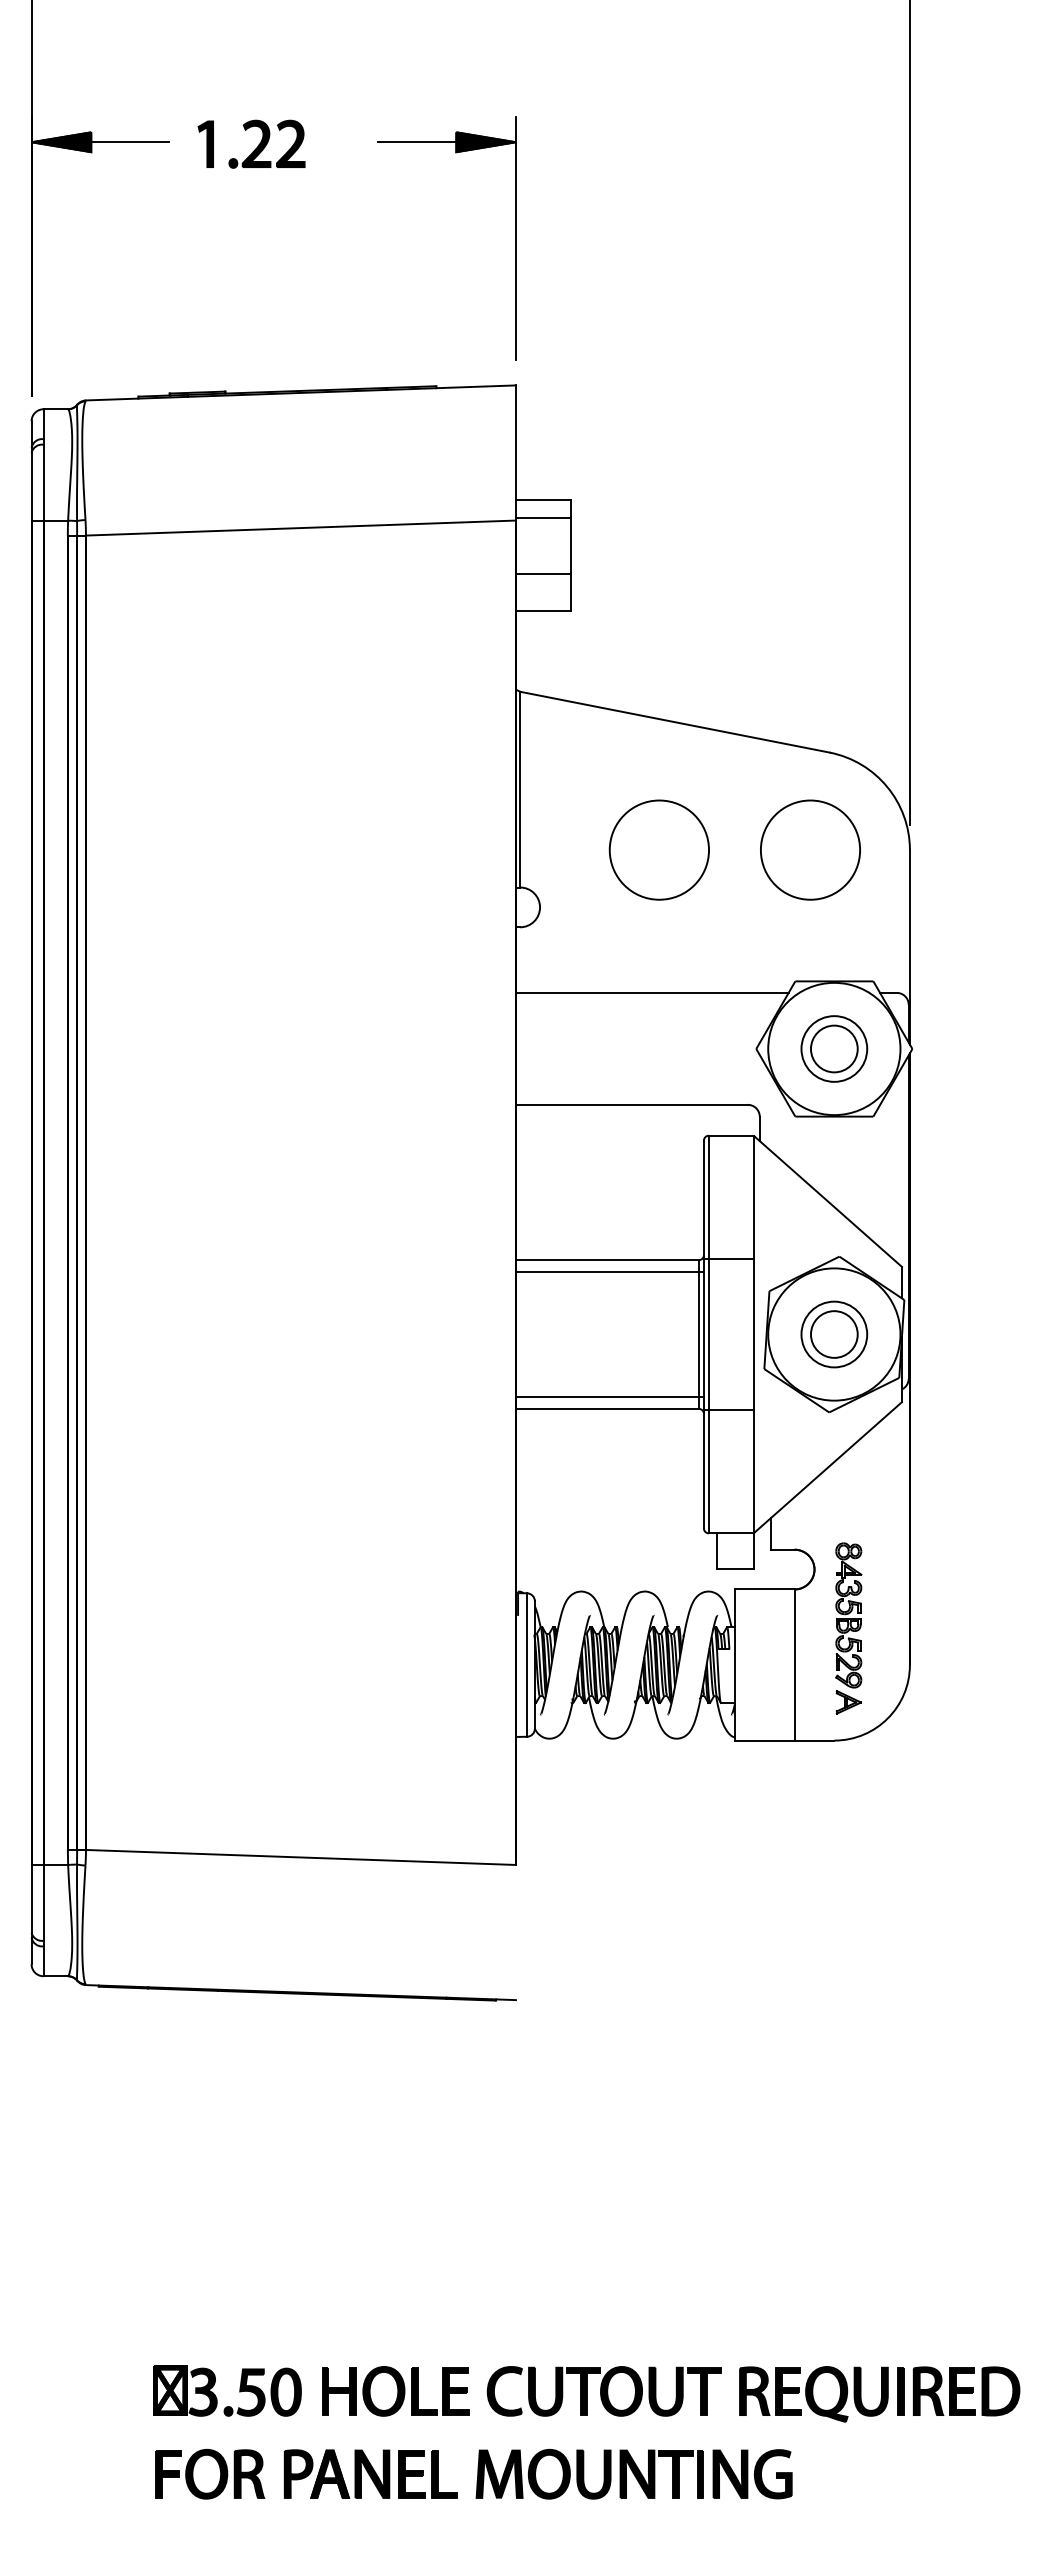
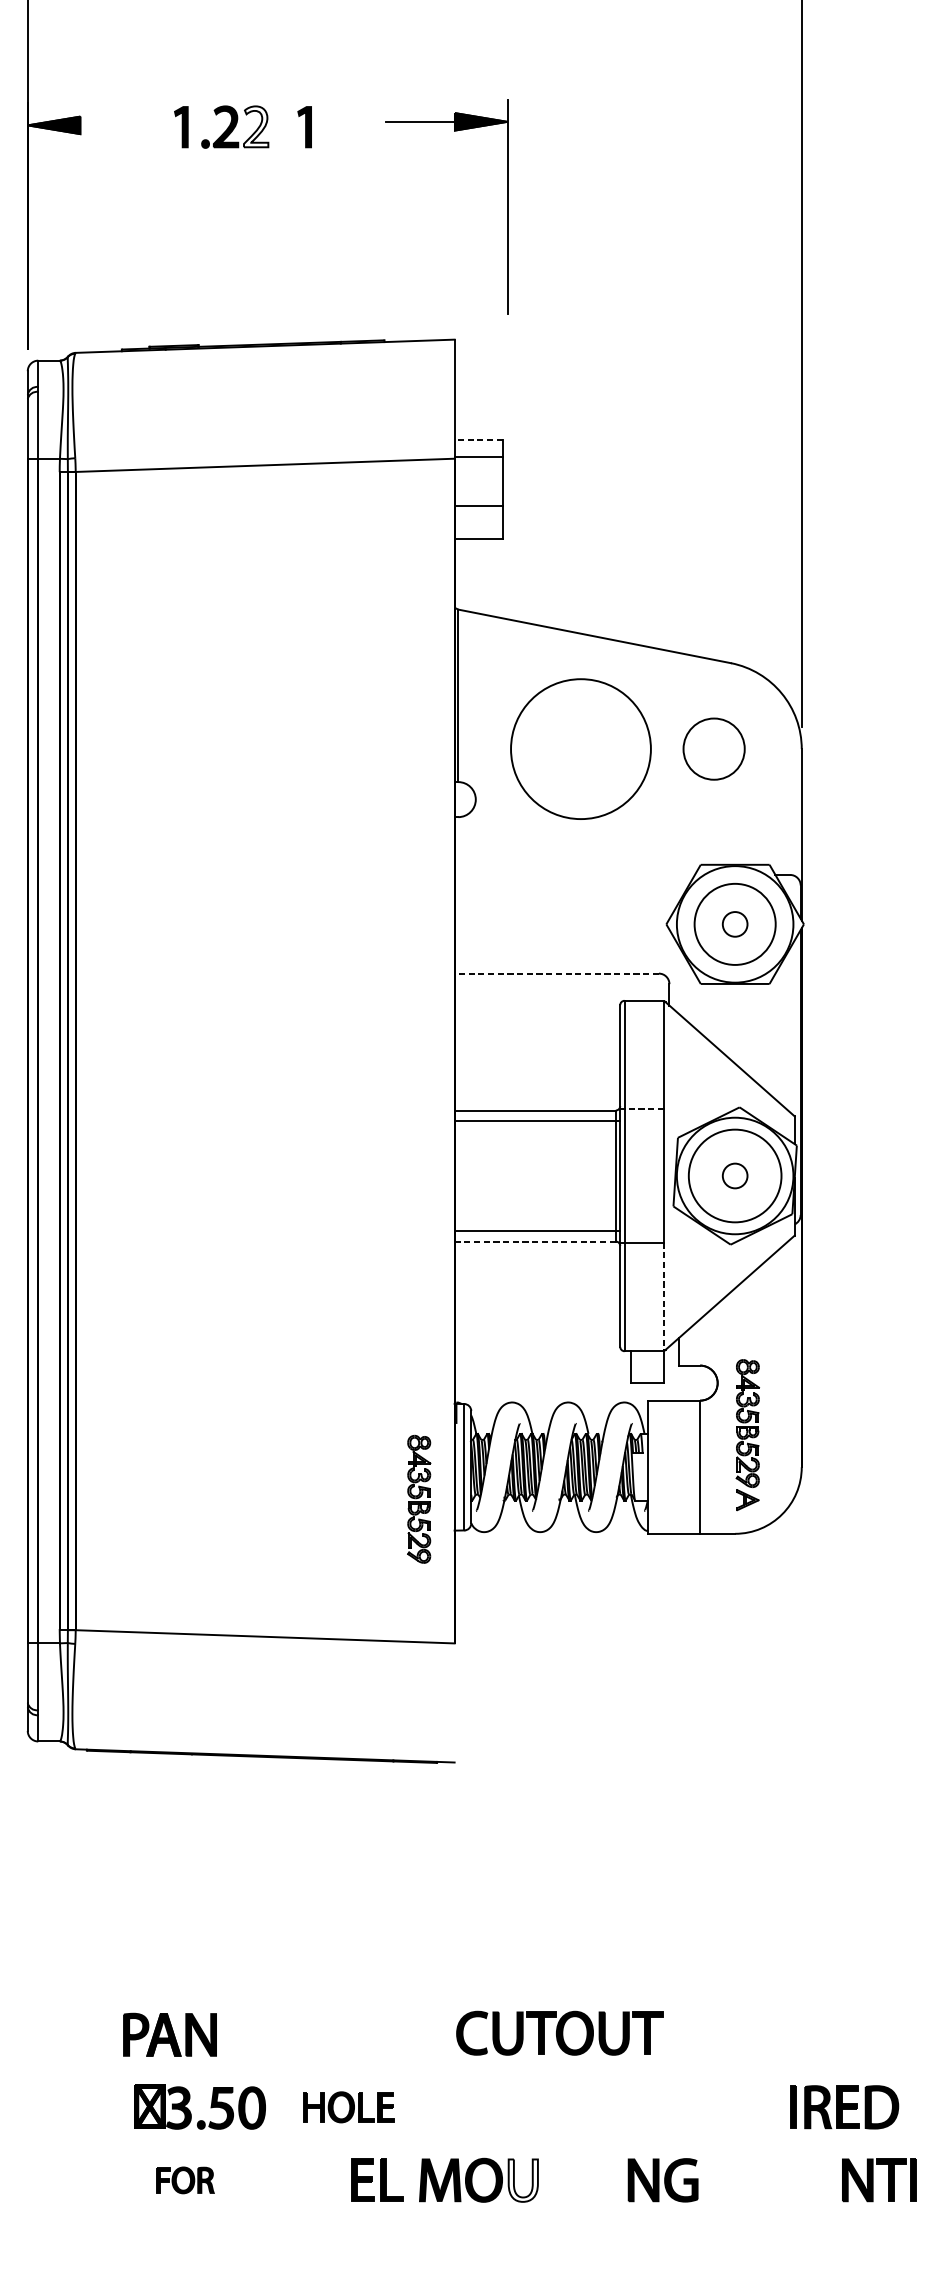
line: (130, 142) -> (114, 125), removed
fill: (290, 143) -> (255, 126), removed
part: (345, 143) -> (304, 126), added
part: (515, 238) -> (507, 206), moved
line: (542, 499) -> (477, 440), solid -> dashed
circle: (659, 849) -> (581, 748), size x1.6
circle: (810, 849) -> (714, 748), size x0.7
line: (652, 992) -> (574, 874), removed
circle: (833, 1048) -> (734, 923), size x0.6
circle: (834, 1048) -> (735, 923), size x1.4
line: (631, 1104) -> (556, 973), solid -> dashed
line: (730, 1259) -> (643, 1109), solid -> dashed
circle: (833, 1334) -> (734, 1175), size x0.6
circle: (834, 1334) -> (735, 1175), size x1.6
line: (606, 1408) -> (534, 1241), solid -> dashed
line: (753, 1470) -> (663, 1295), solid -> dashed
part: (475, 1701) -> (418, 1499), added
part: (395, 2391) -> (348, 2107), size x0.7
part: (603, 2391) -> (559, 2033), moved
part: (813, 2394) -> (716, 2110), removed
part: (336, 2473) -> (169, 2034), moved
part: (661, 2473) -> (878, 2179), moved
part: (210, 2474) -> (185, 2180), size x0.6
fill: (593, 2474) -> (522, 2180), removed

